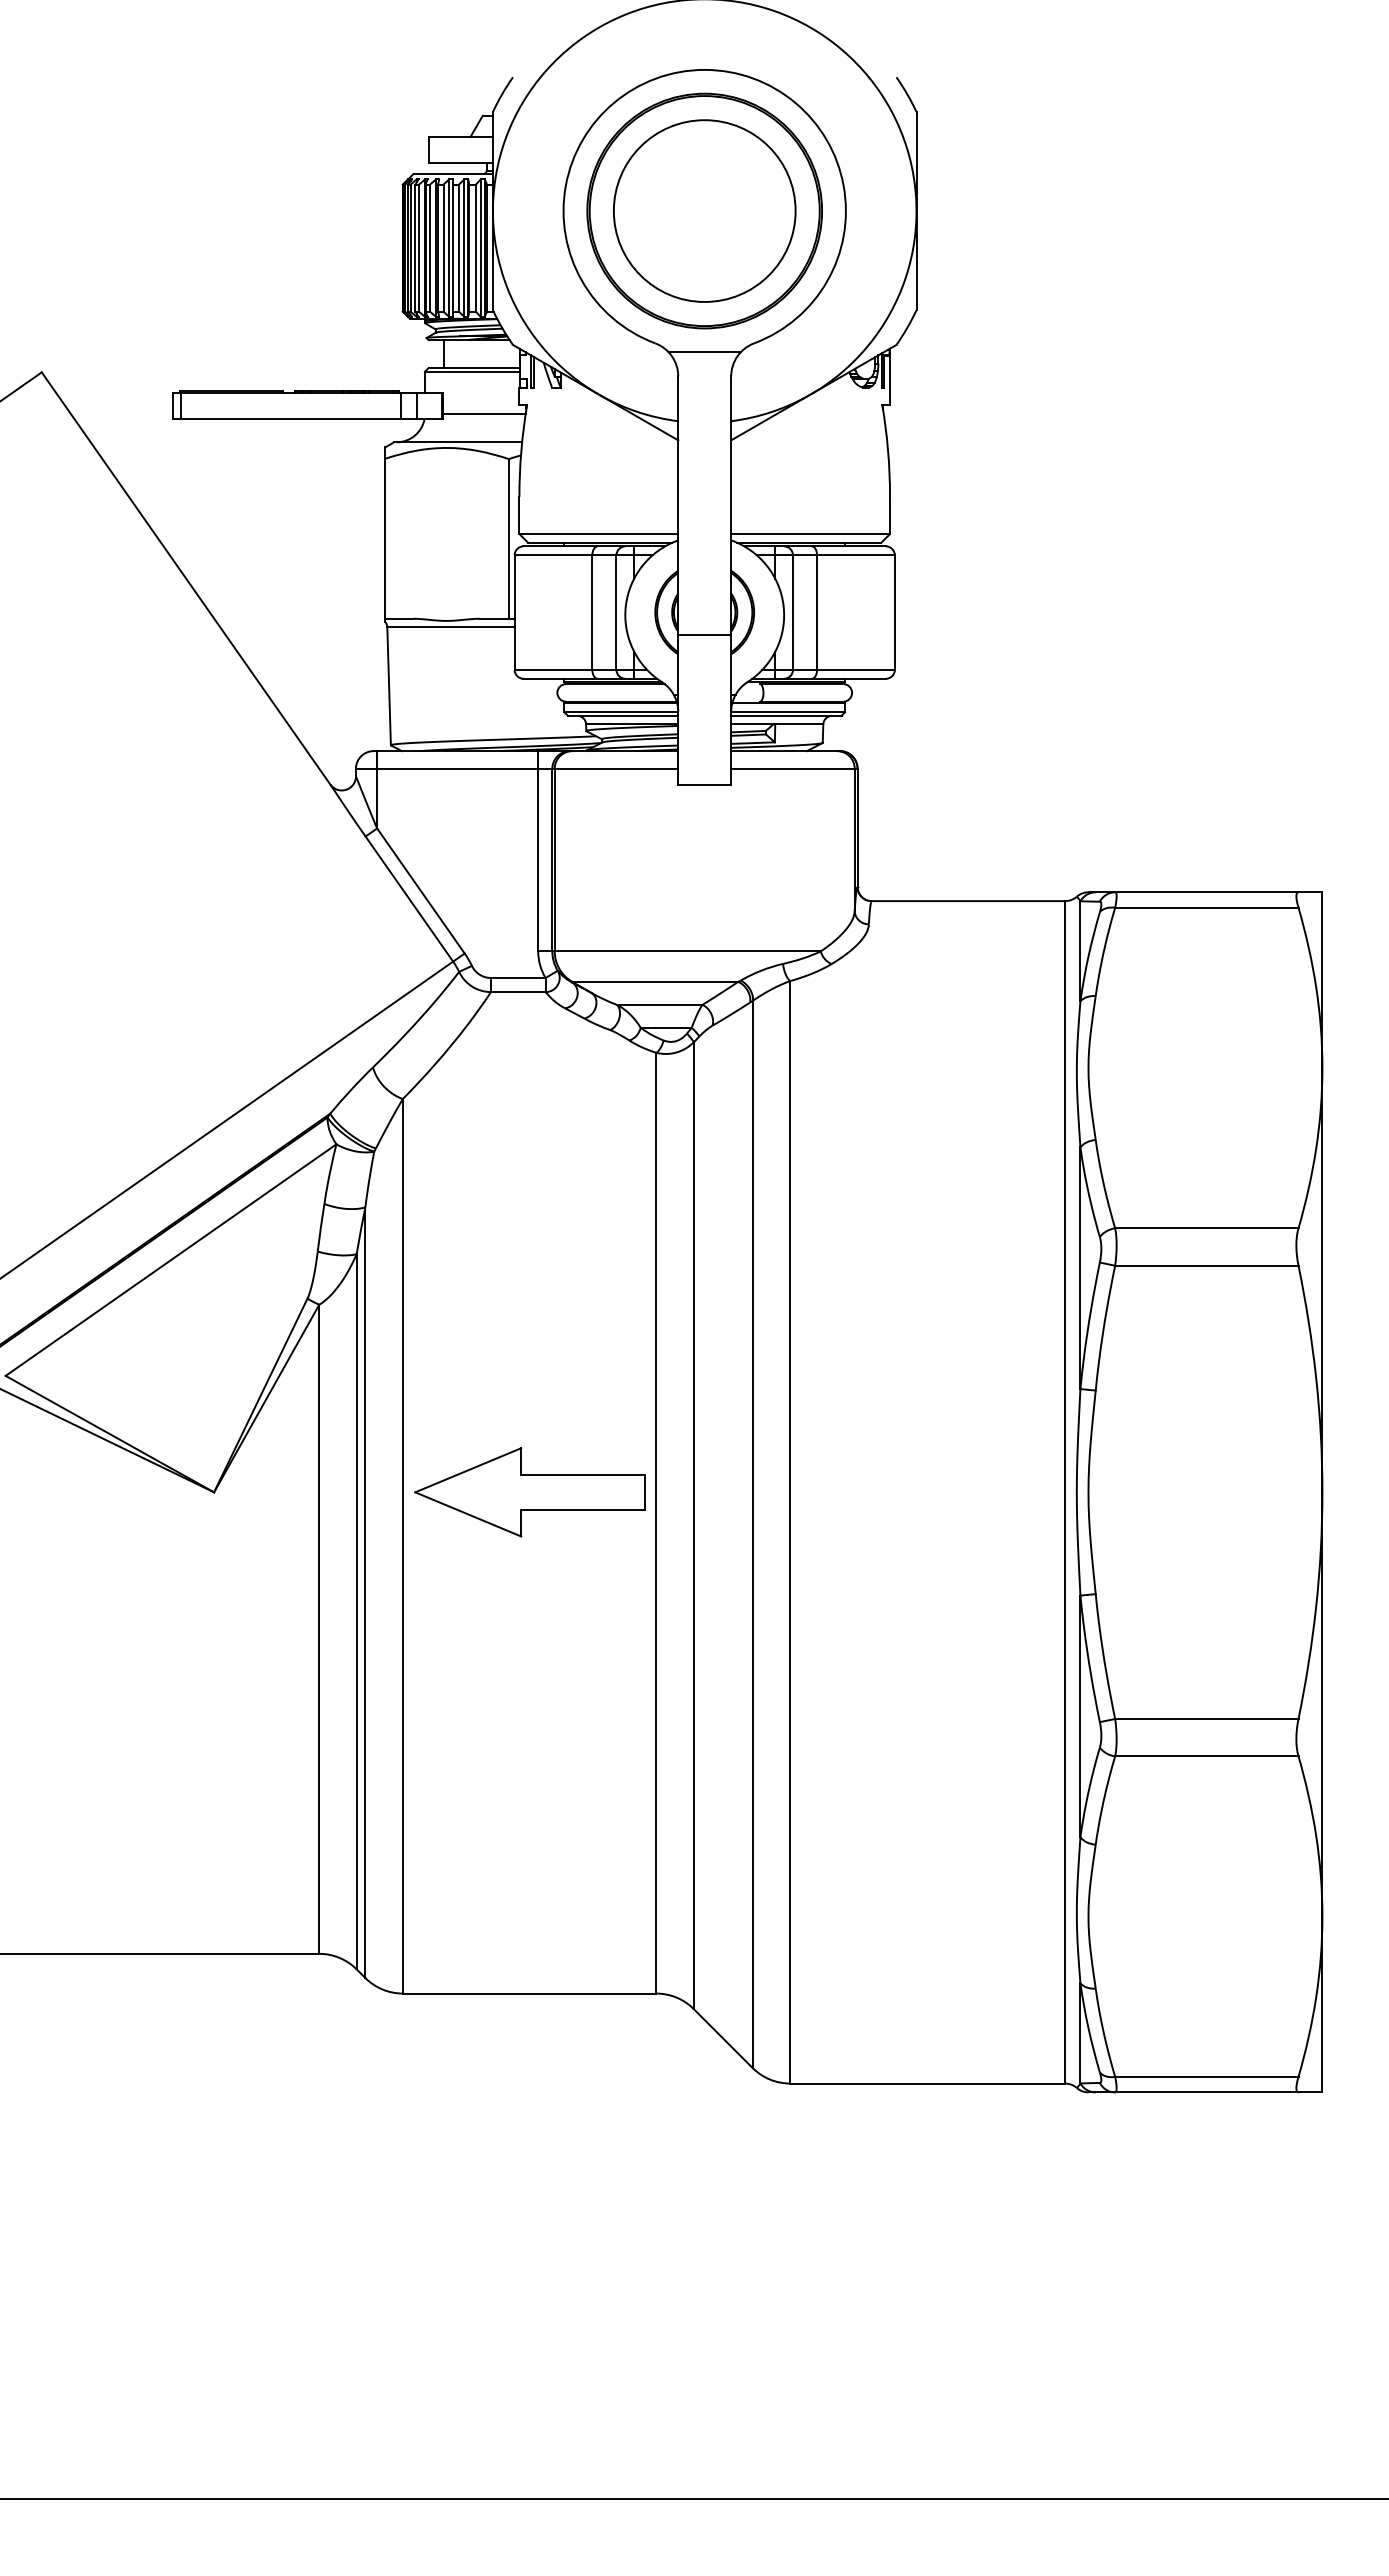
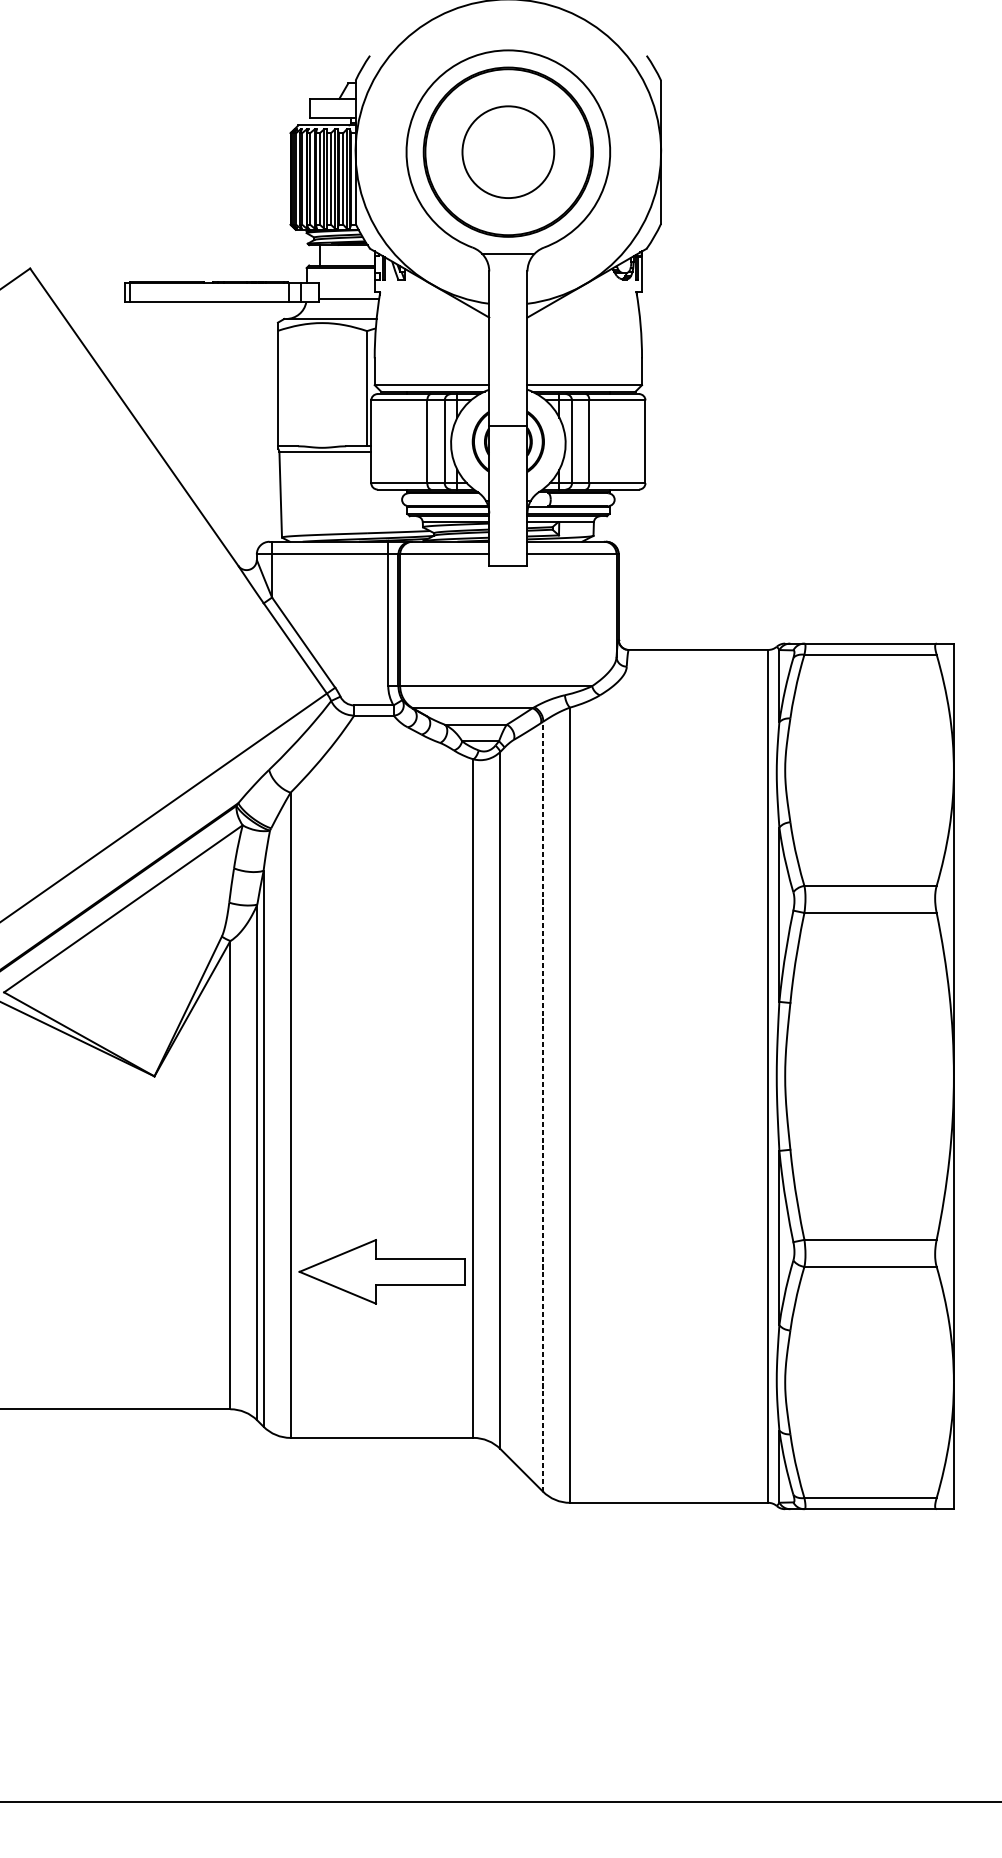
circle: (704, 210) -> (508, 151), size x0.7
line: (704, 635) -> (508, 425), moved
part: (529, 1492) -> (381, 1271), moved
line: (752, 1534) -> (542, 1106), solid -> dashed

